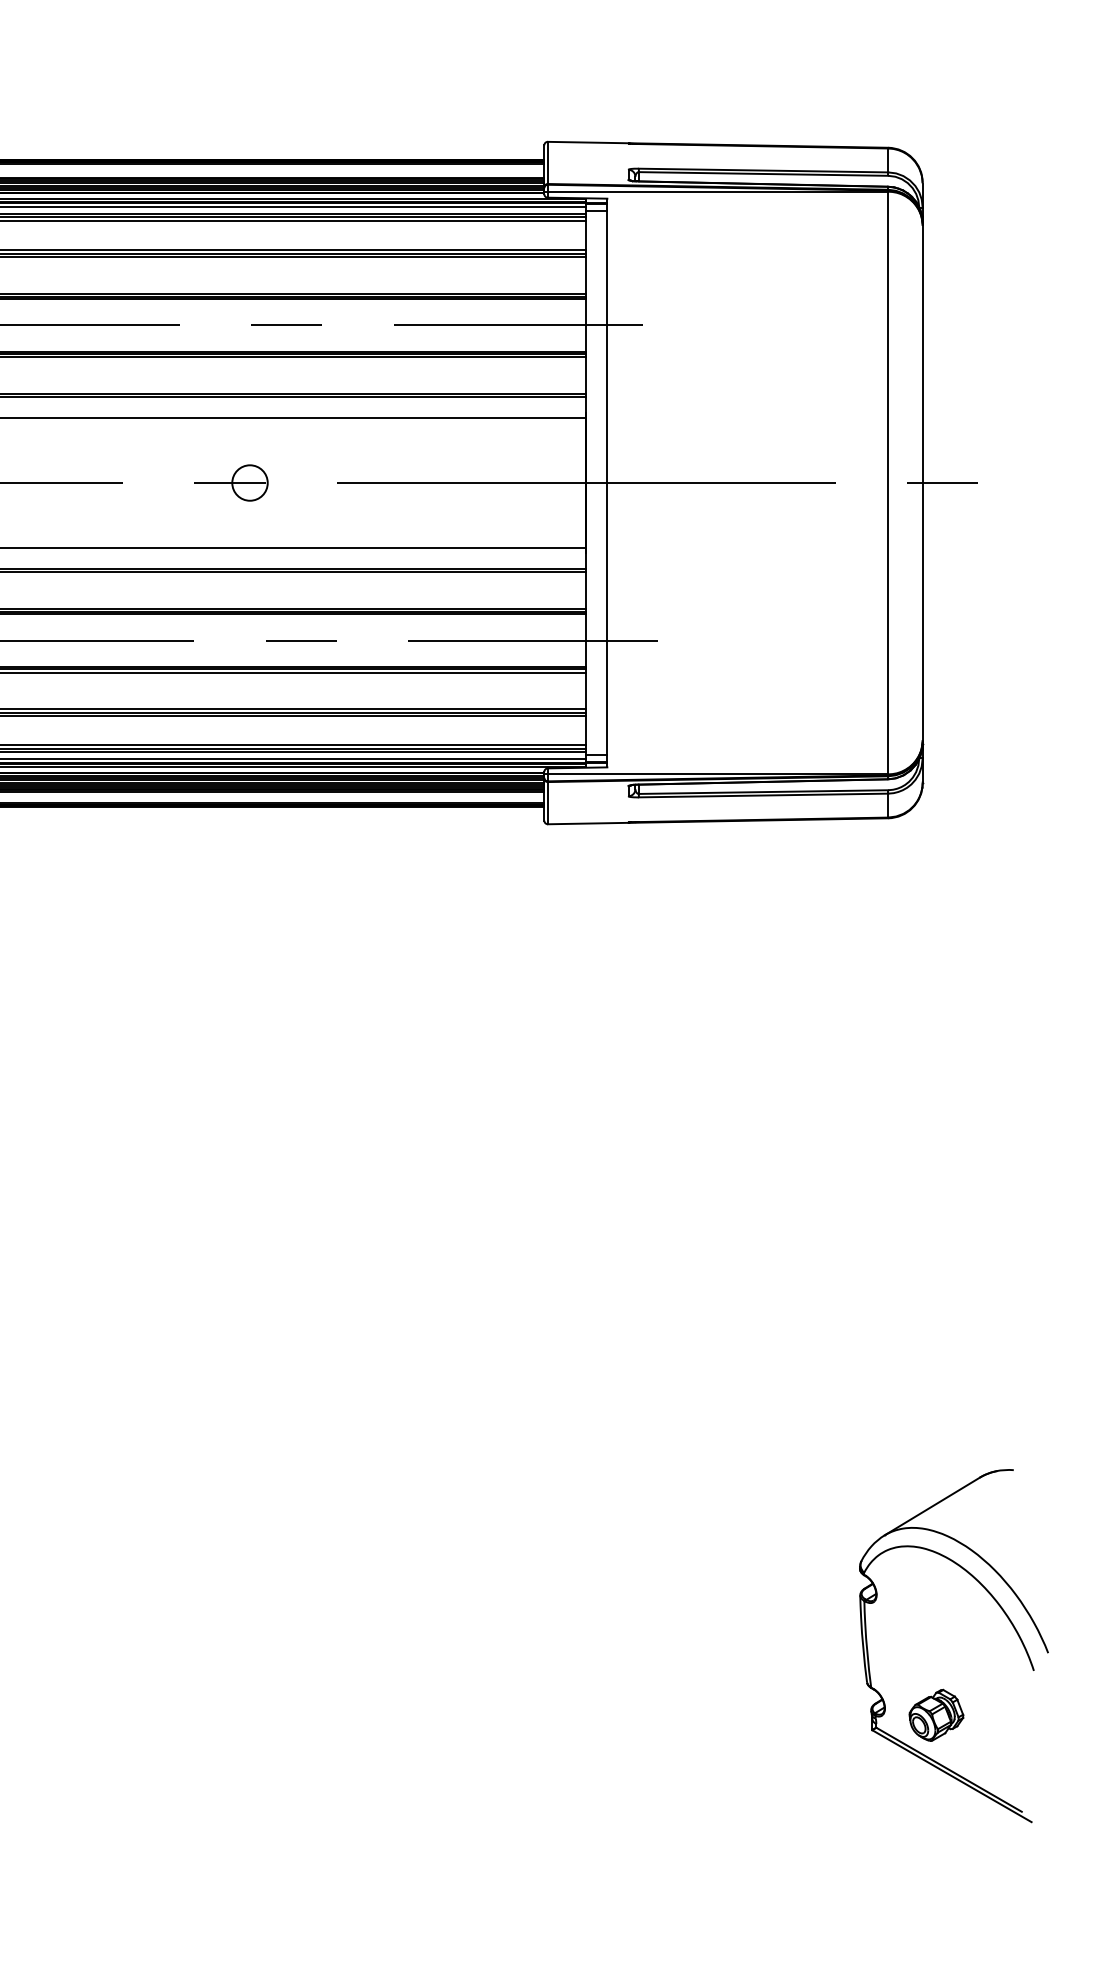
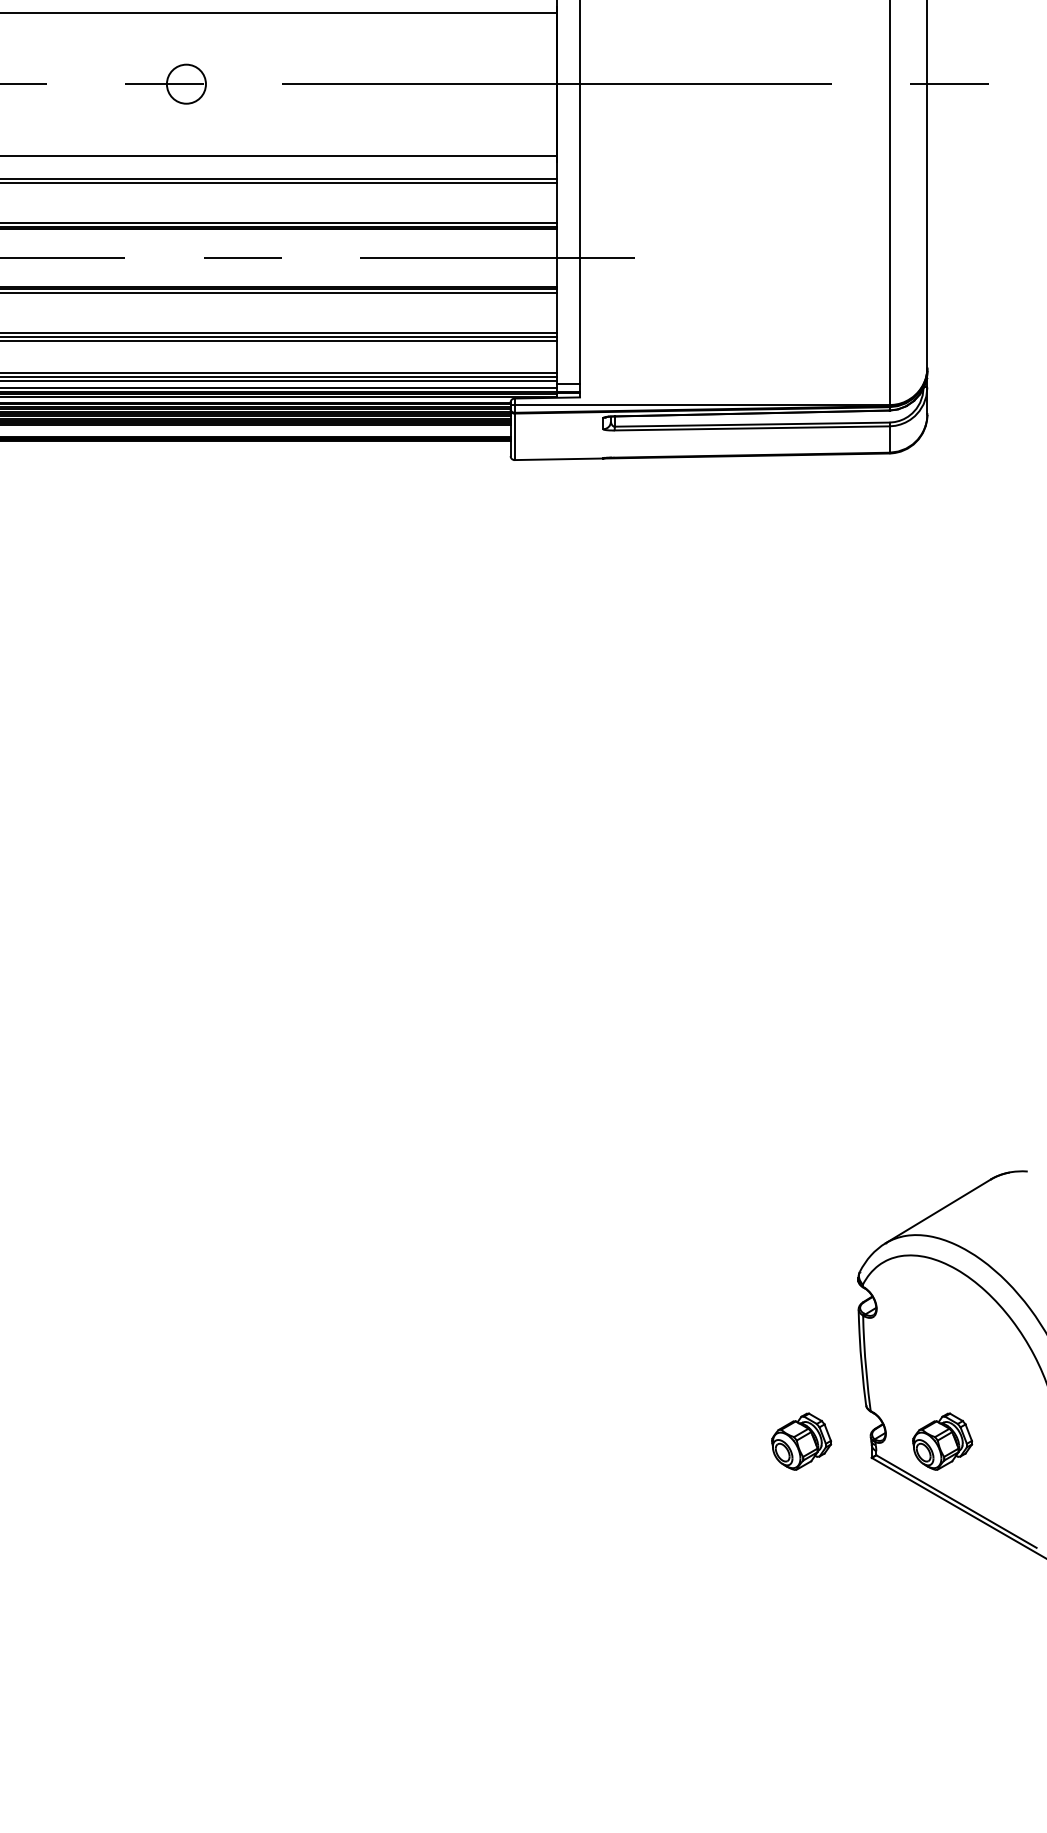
part: (808, 1714) -> (801, 1440), added

